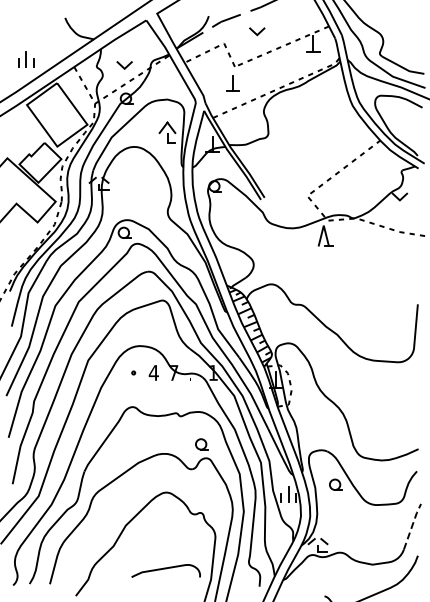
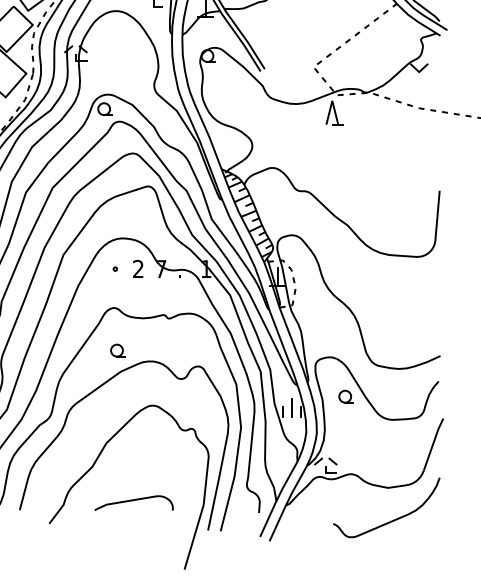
text: (153, 372) -> (137, 268), 4 -> 2
part: (201, 444) -> (117, 350), moved
line: (412, 526) -> (433, 444), dashed -> solid
curve: (165, 569) -> (133, 501), moved

